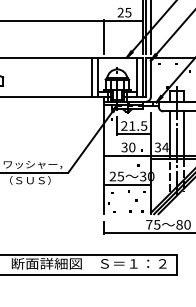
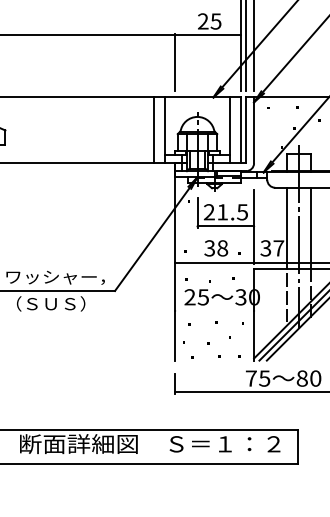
text: (132, 147) -> (223, 248), 30 -> 38
text: (165, 147) -> (278, 248), 34 -> 37
line: (127, 184) -> (214, 310), removed

